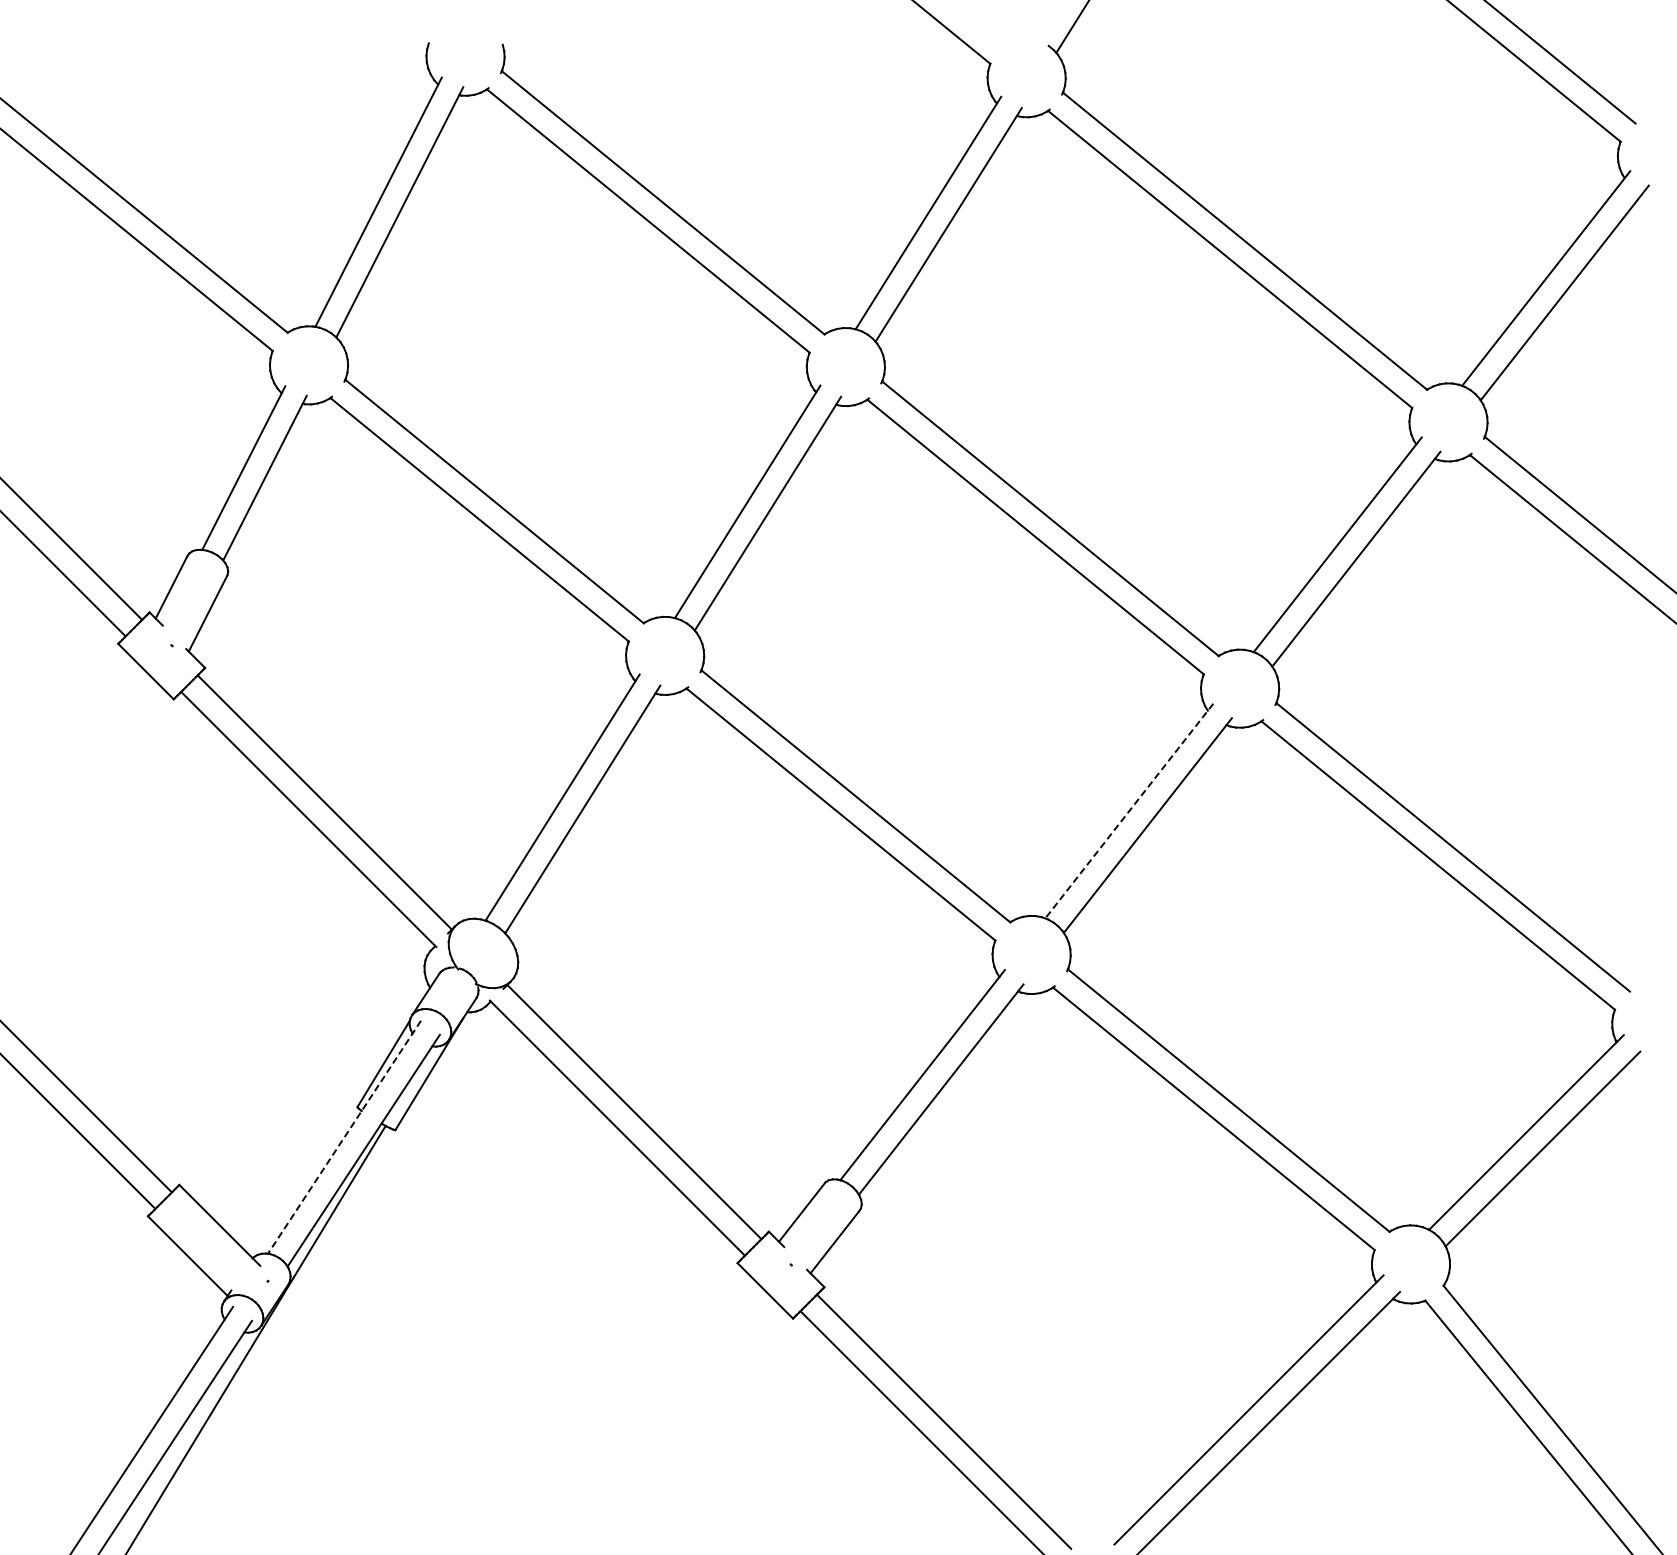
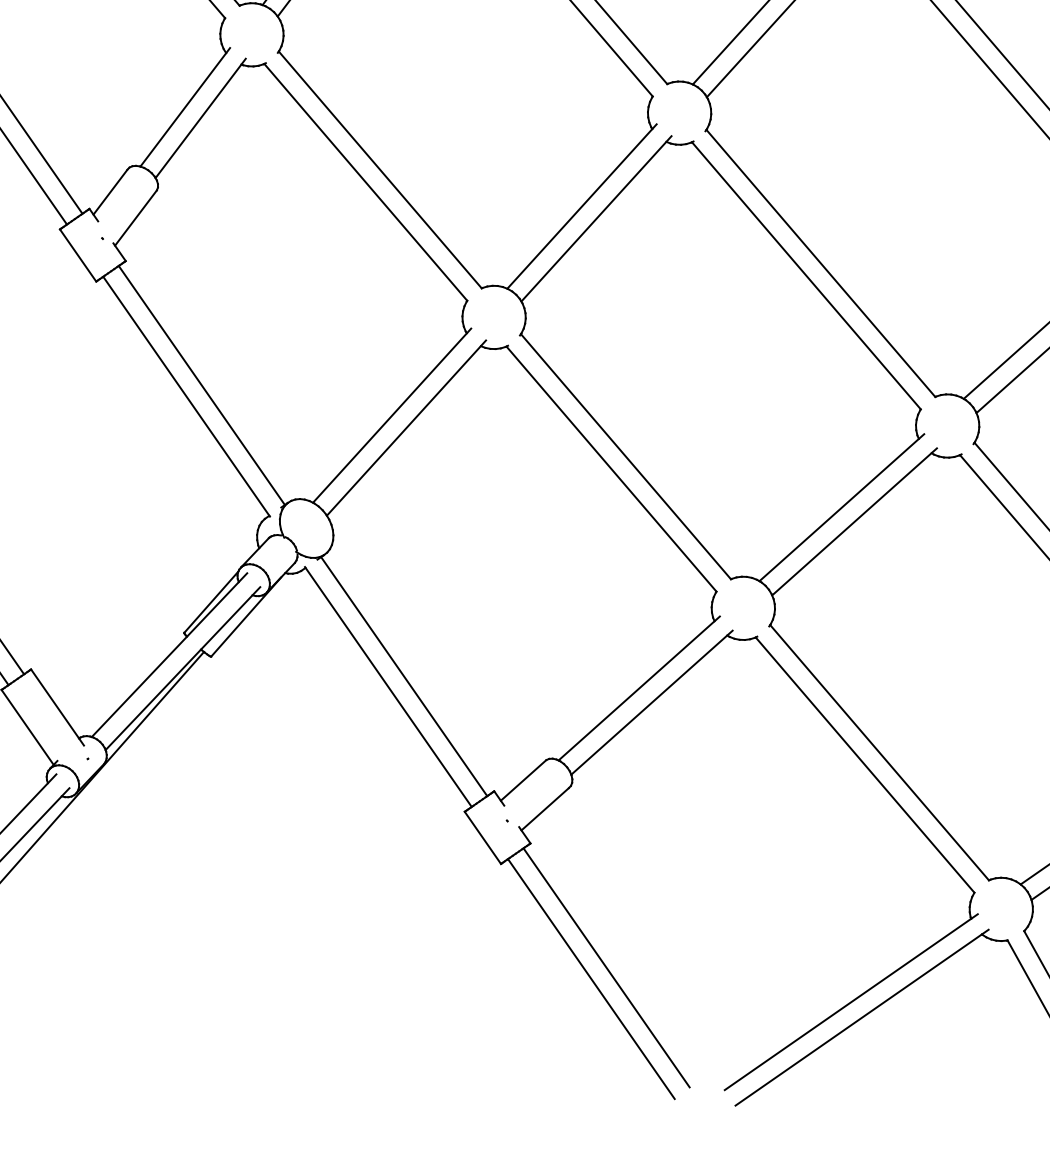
line: (1129, 811) -> (841, 508), dashed -> solid
line: (344, 1137) -> (169, 655), dashed -> solid

